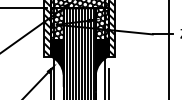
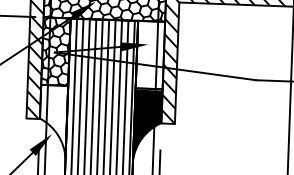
hatch: (101, 24) -> (148, 55), removed
fill: (56, 57) -> (51, 121), removed

